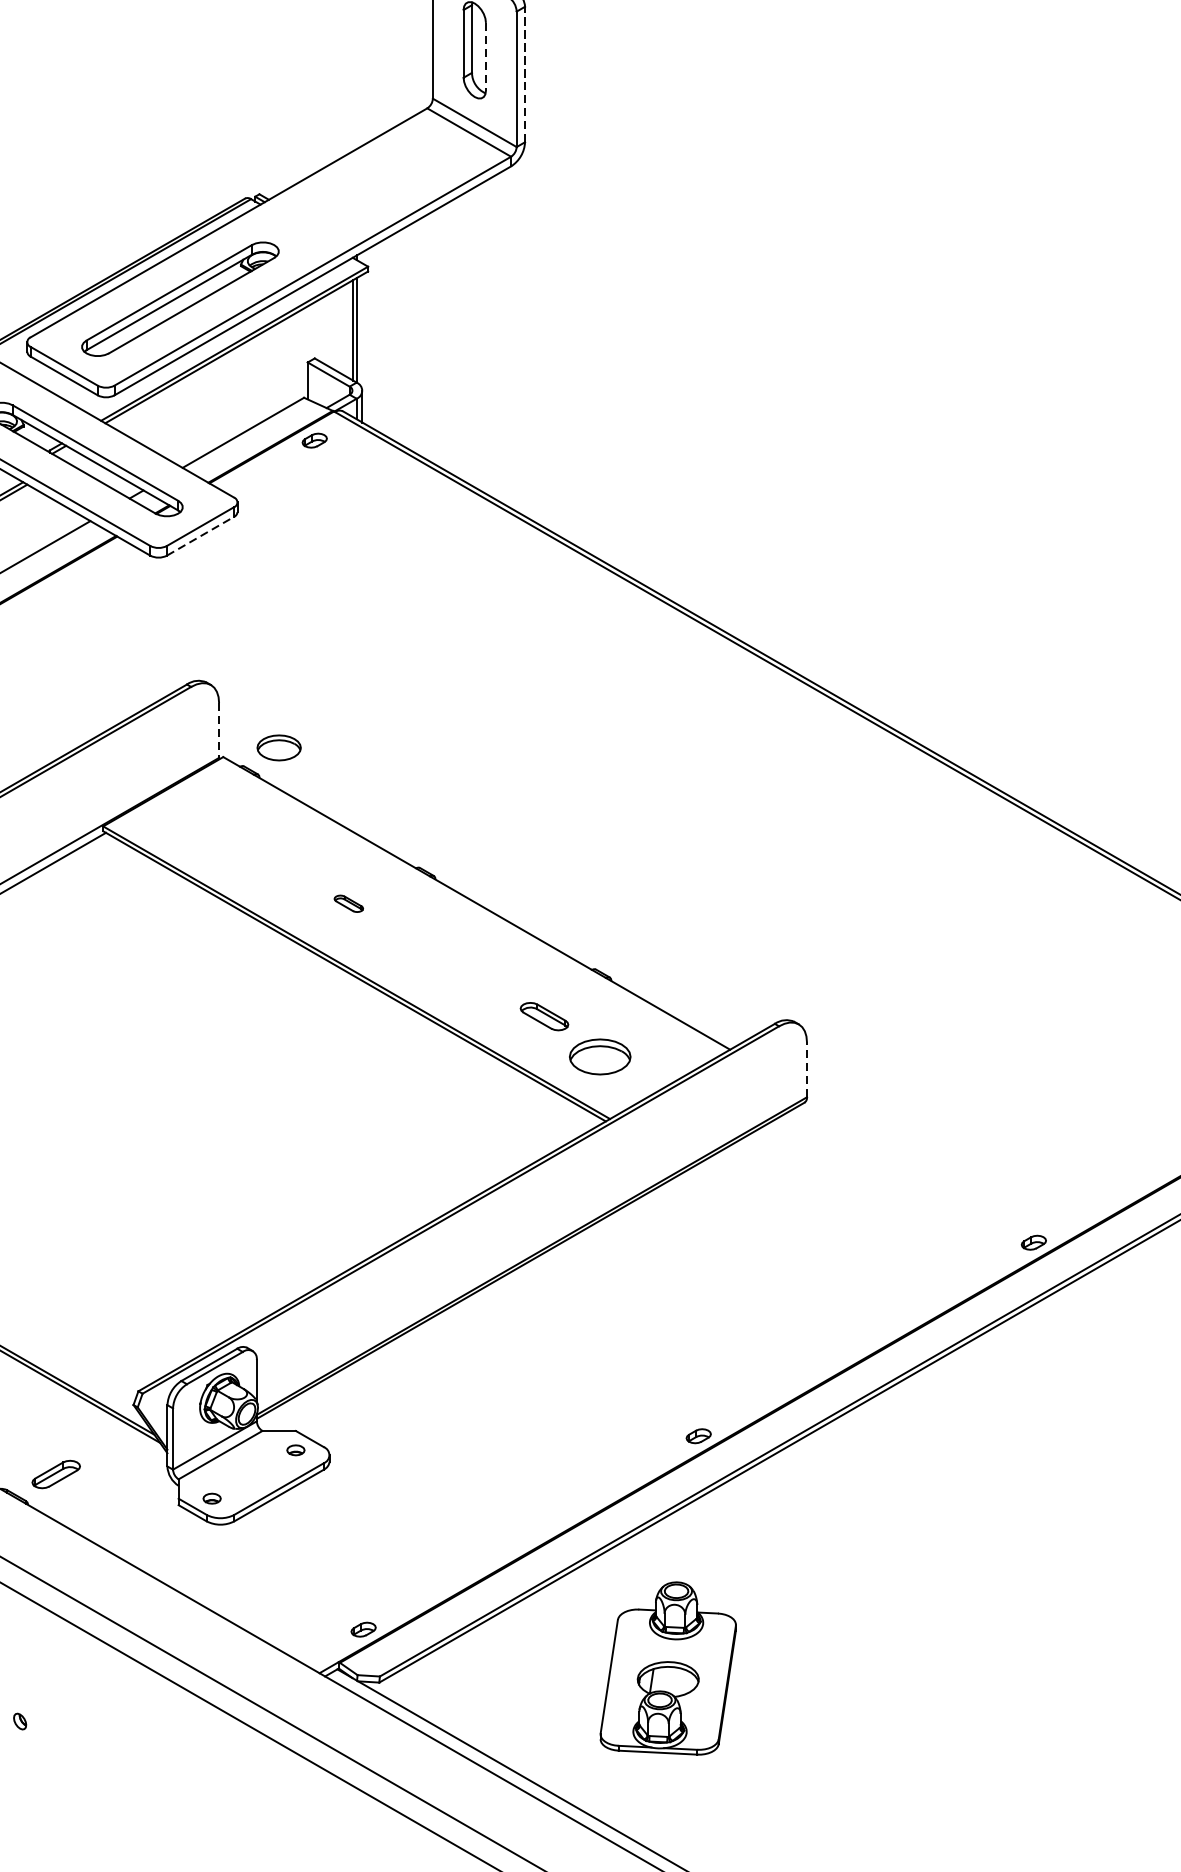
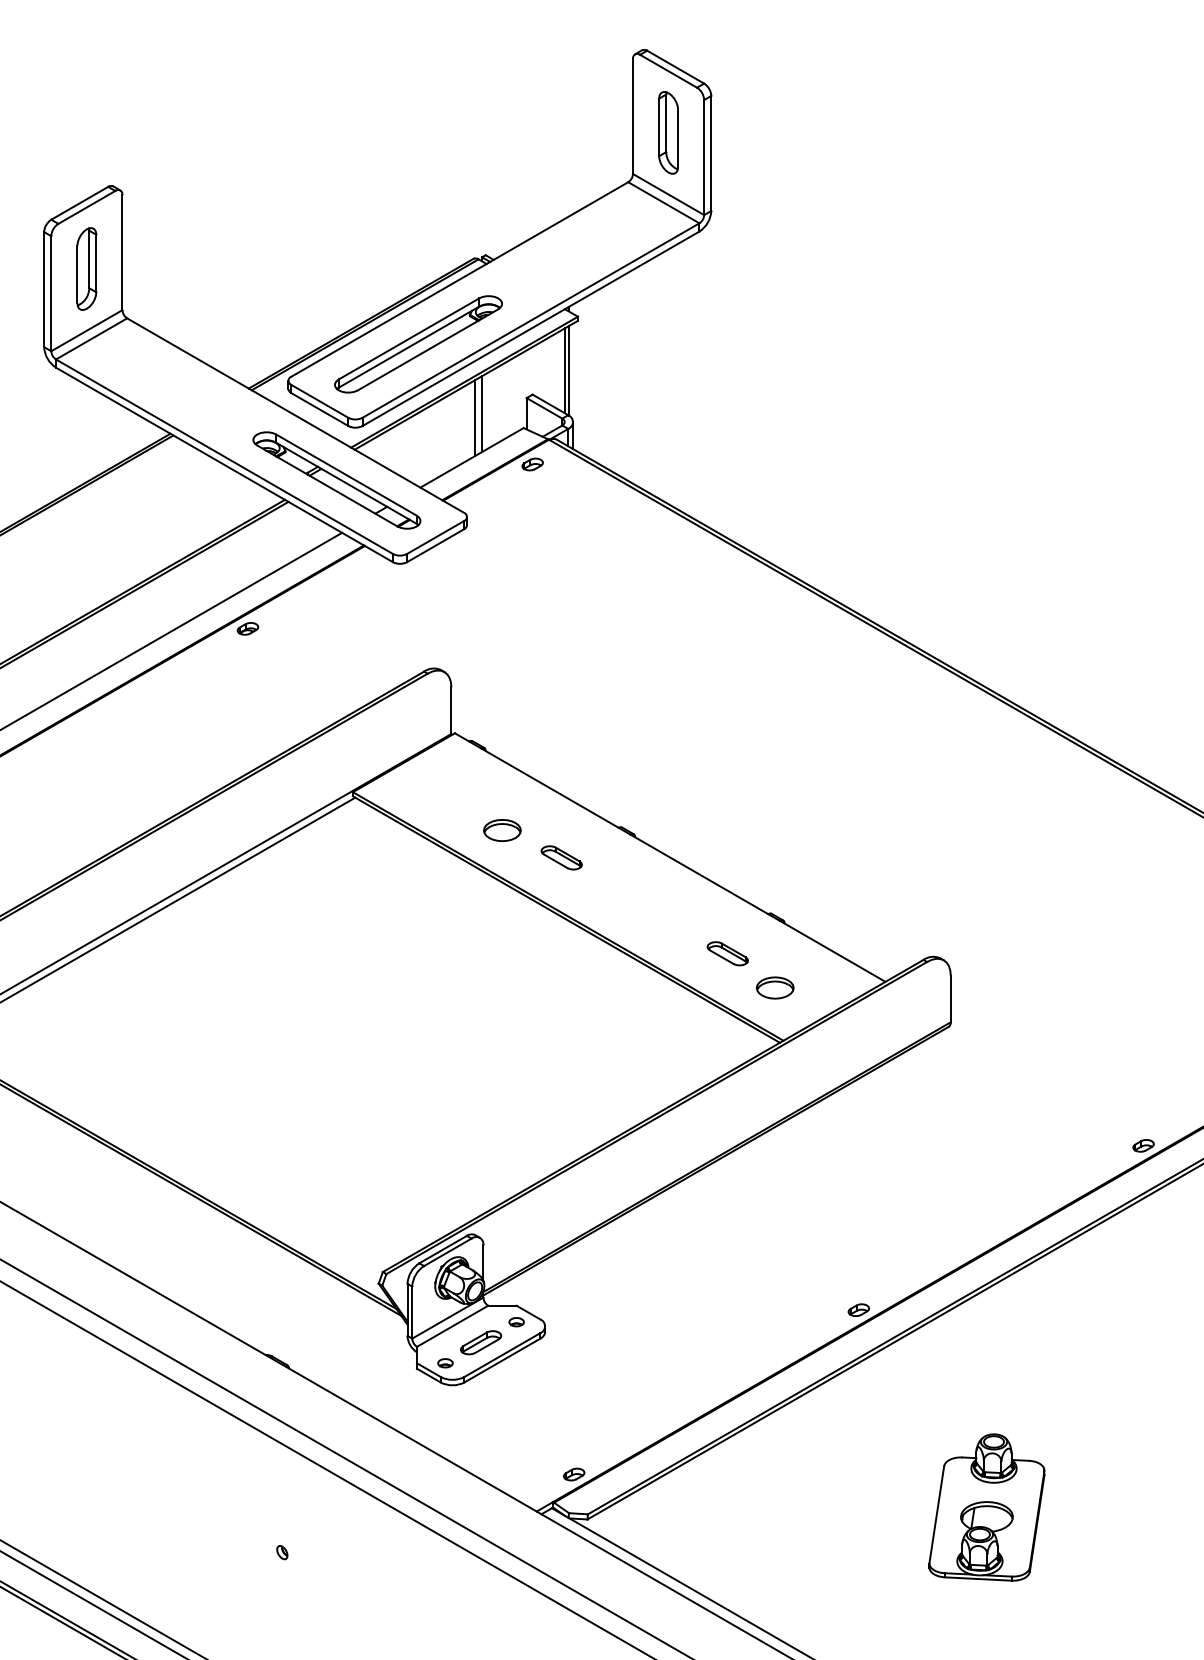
line: (486, 56) -> (678, 138), dashed -> solid
line: (525, 74) -> (711, 153), dashed -> solid
line: (255, 381) -> (482, 414), added
line: (247, 386) -> (475, 418), added
line: (200, 536) -> (435, 545), dashed -> solid
line: (219, 731) -> (451, 711), dashed -> solid
part: (279, 747) -> (502, 830), moved
part: (348, 903) -> (561, 857), size x1.67
part: (600, 1056) -> (775, 987), size x0.71
line: (806, 1069) -> (950, 998), dashed -> solid
part: (56, 1474) -> (481, 1342), moved
part: (667, 1668) -> (986, 1507), moved

